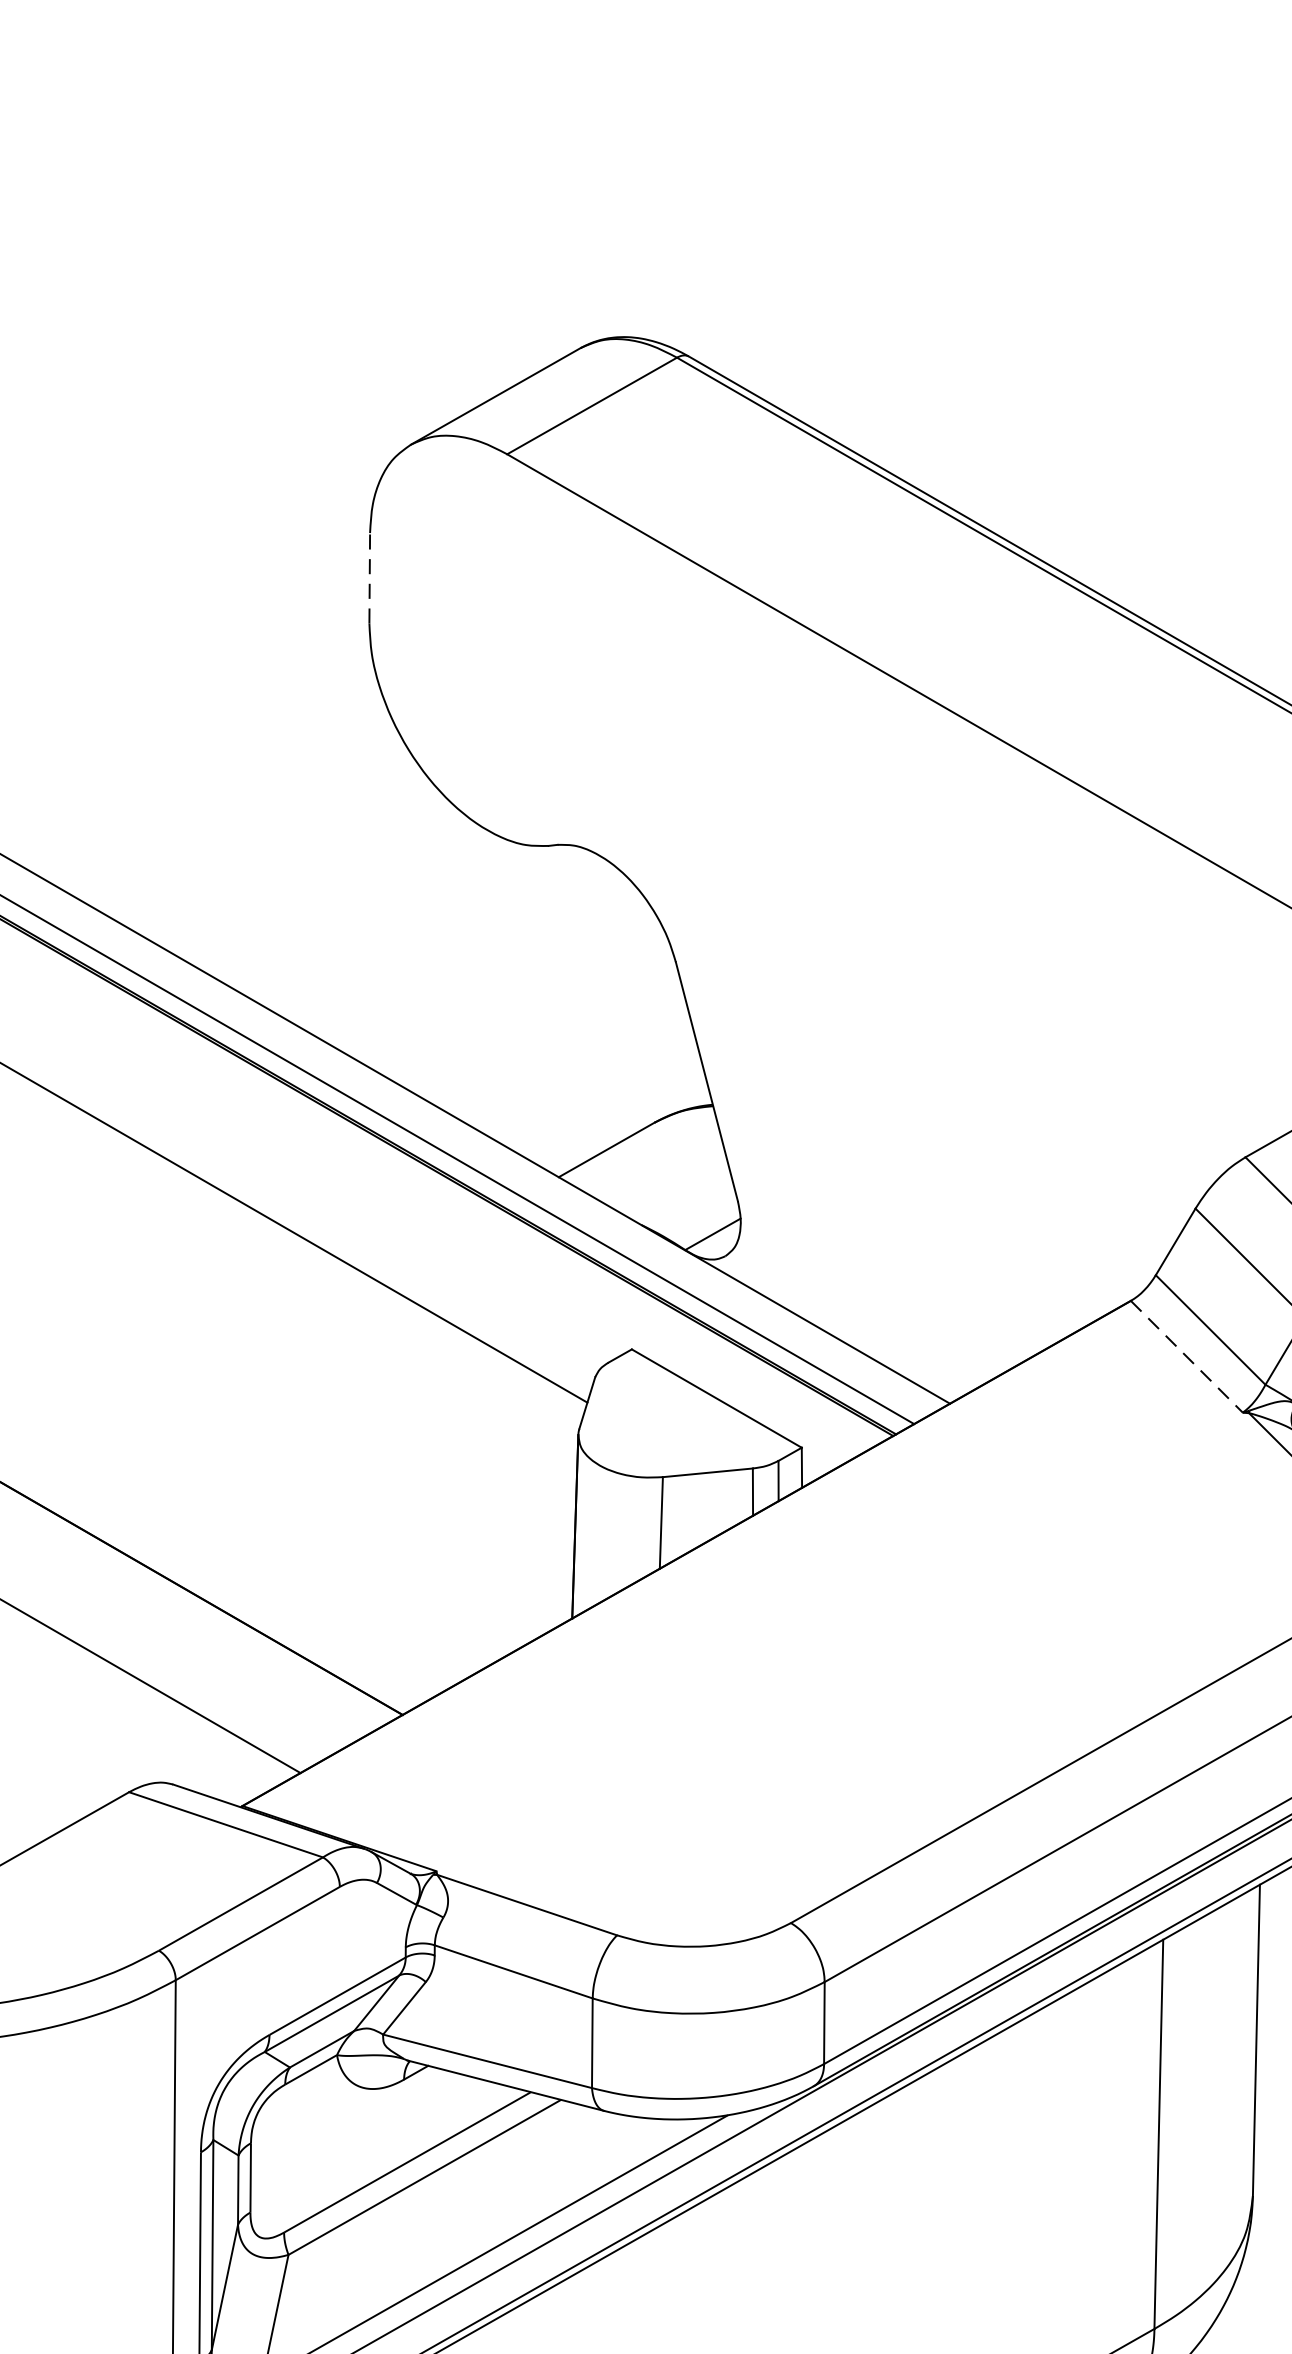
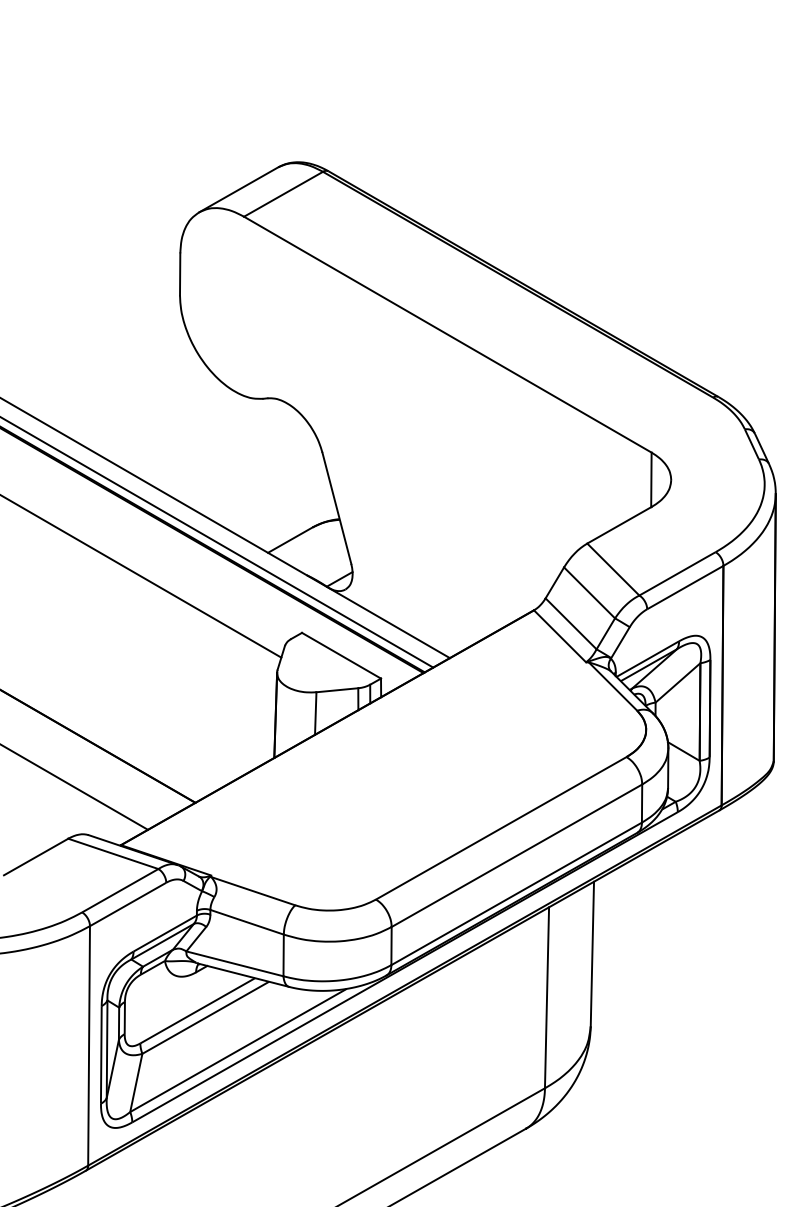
line: (370, 576) -> (180, 273), dashed -> solid
line: (1187, 1357) -> (560, 636), dashed -> solid

